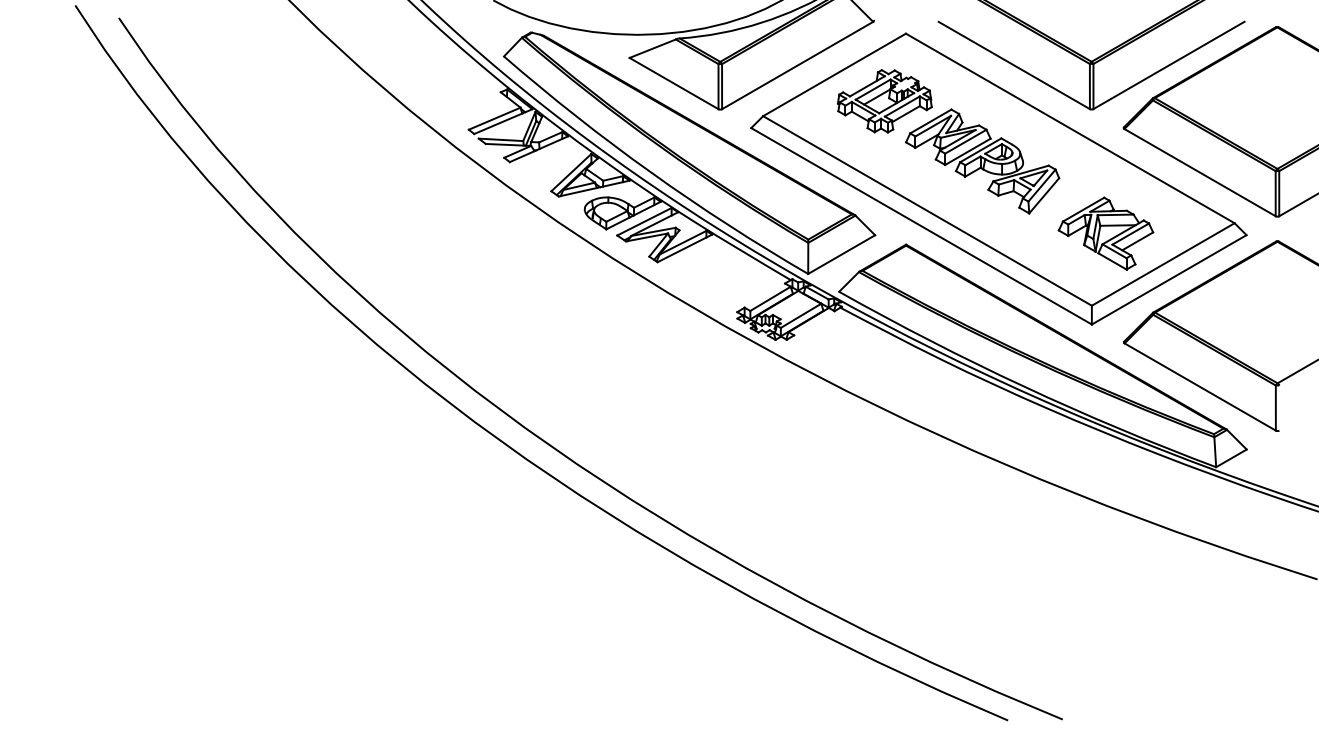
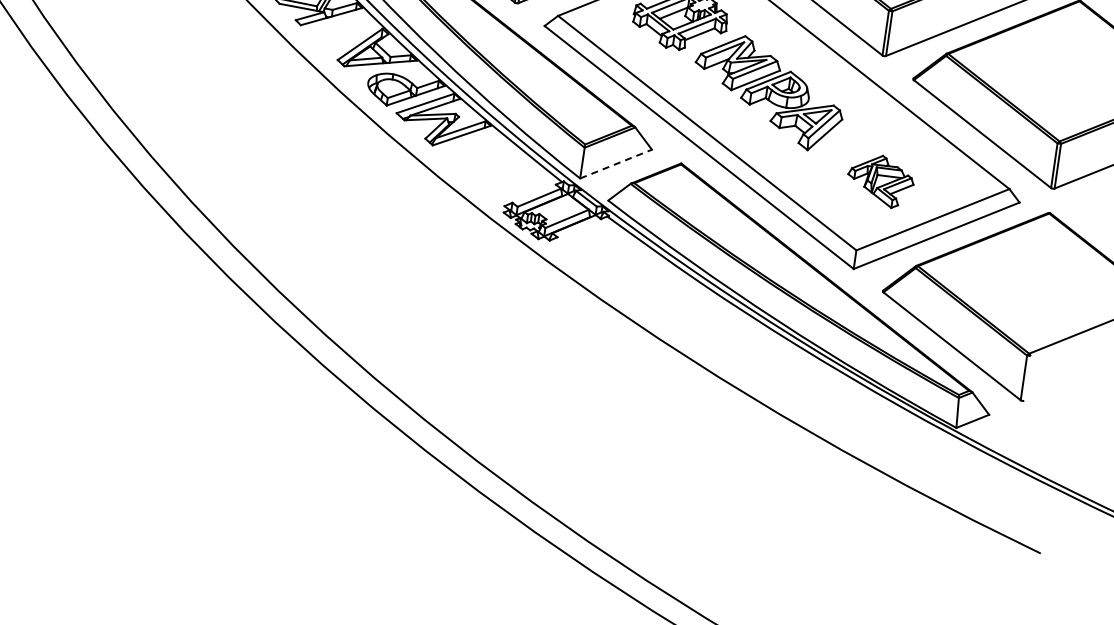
part: (1105, 233) -> (880, 180), size x0.7
line: (841, 254) -> (615, 163), solid -> dashed

